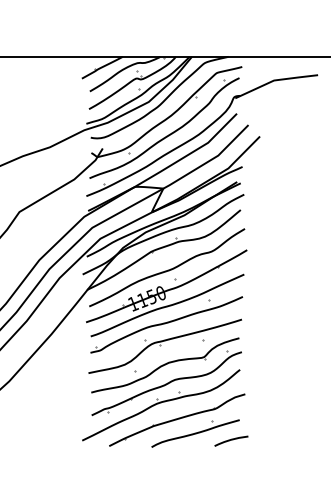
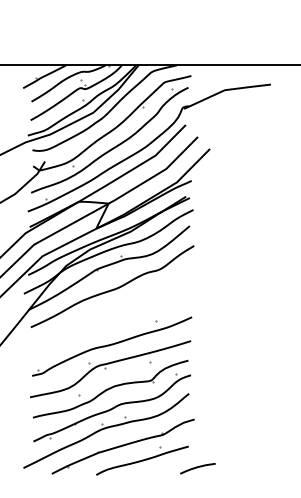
part: (166, 293) -> (111, 313), removed
curve: (231, 440) -> (197, 467), moved

